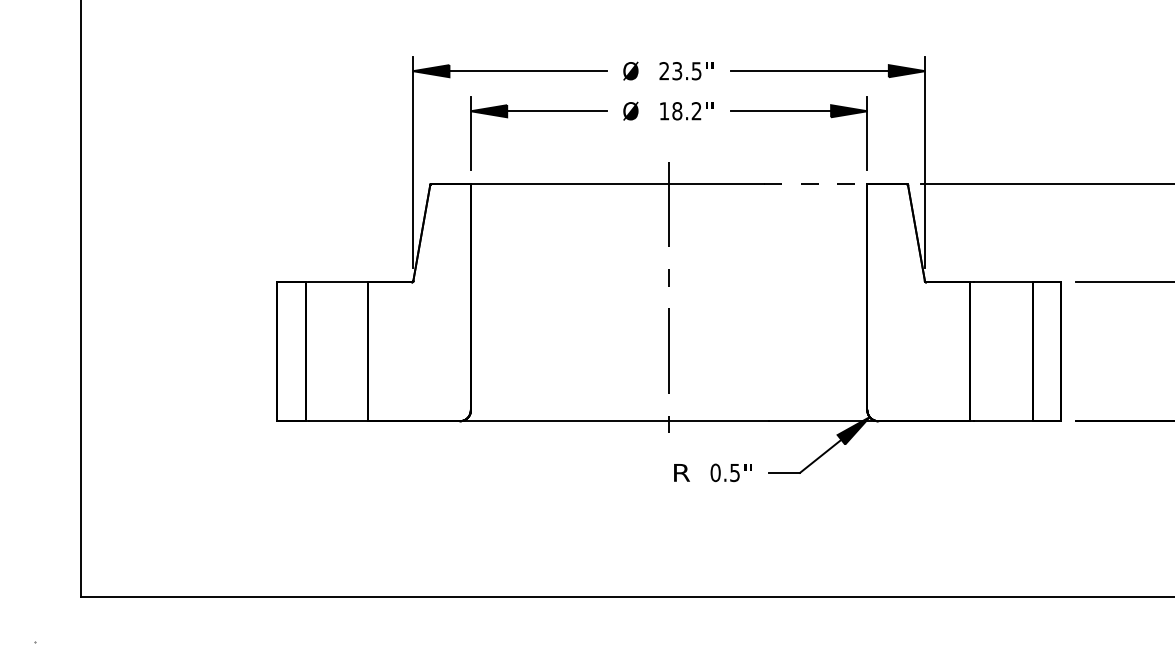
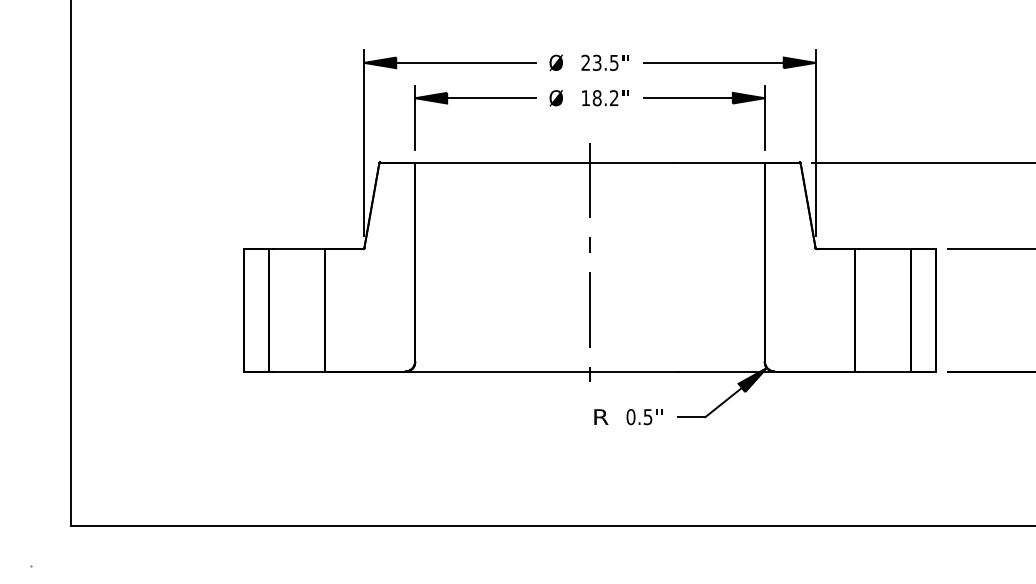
line: (816, 184) -> (719, 162), dashed -> solid

